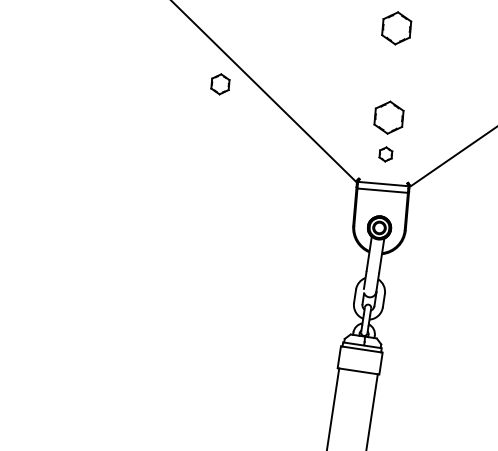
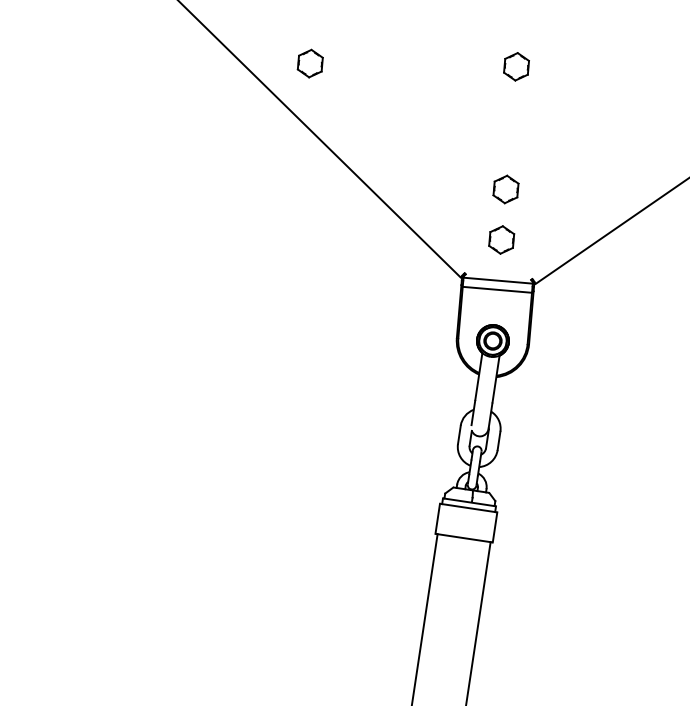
part: (396, 28) -> (516, 66), size x0.62
part: (219, 84) -> (309, 63), moved
part: (388, 117) -> (505, 189), size x0.62
part: (385, 154) -> (501, 239), size x1.43

